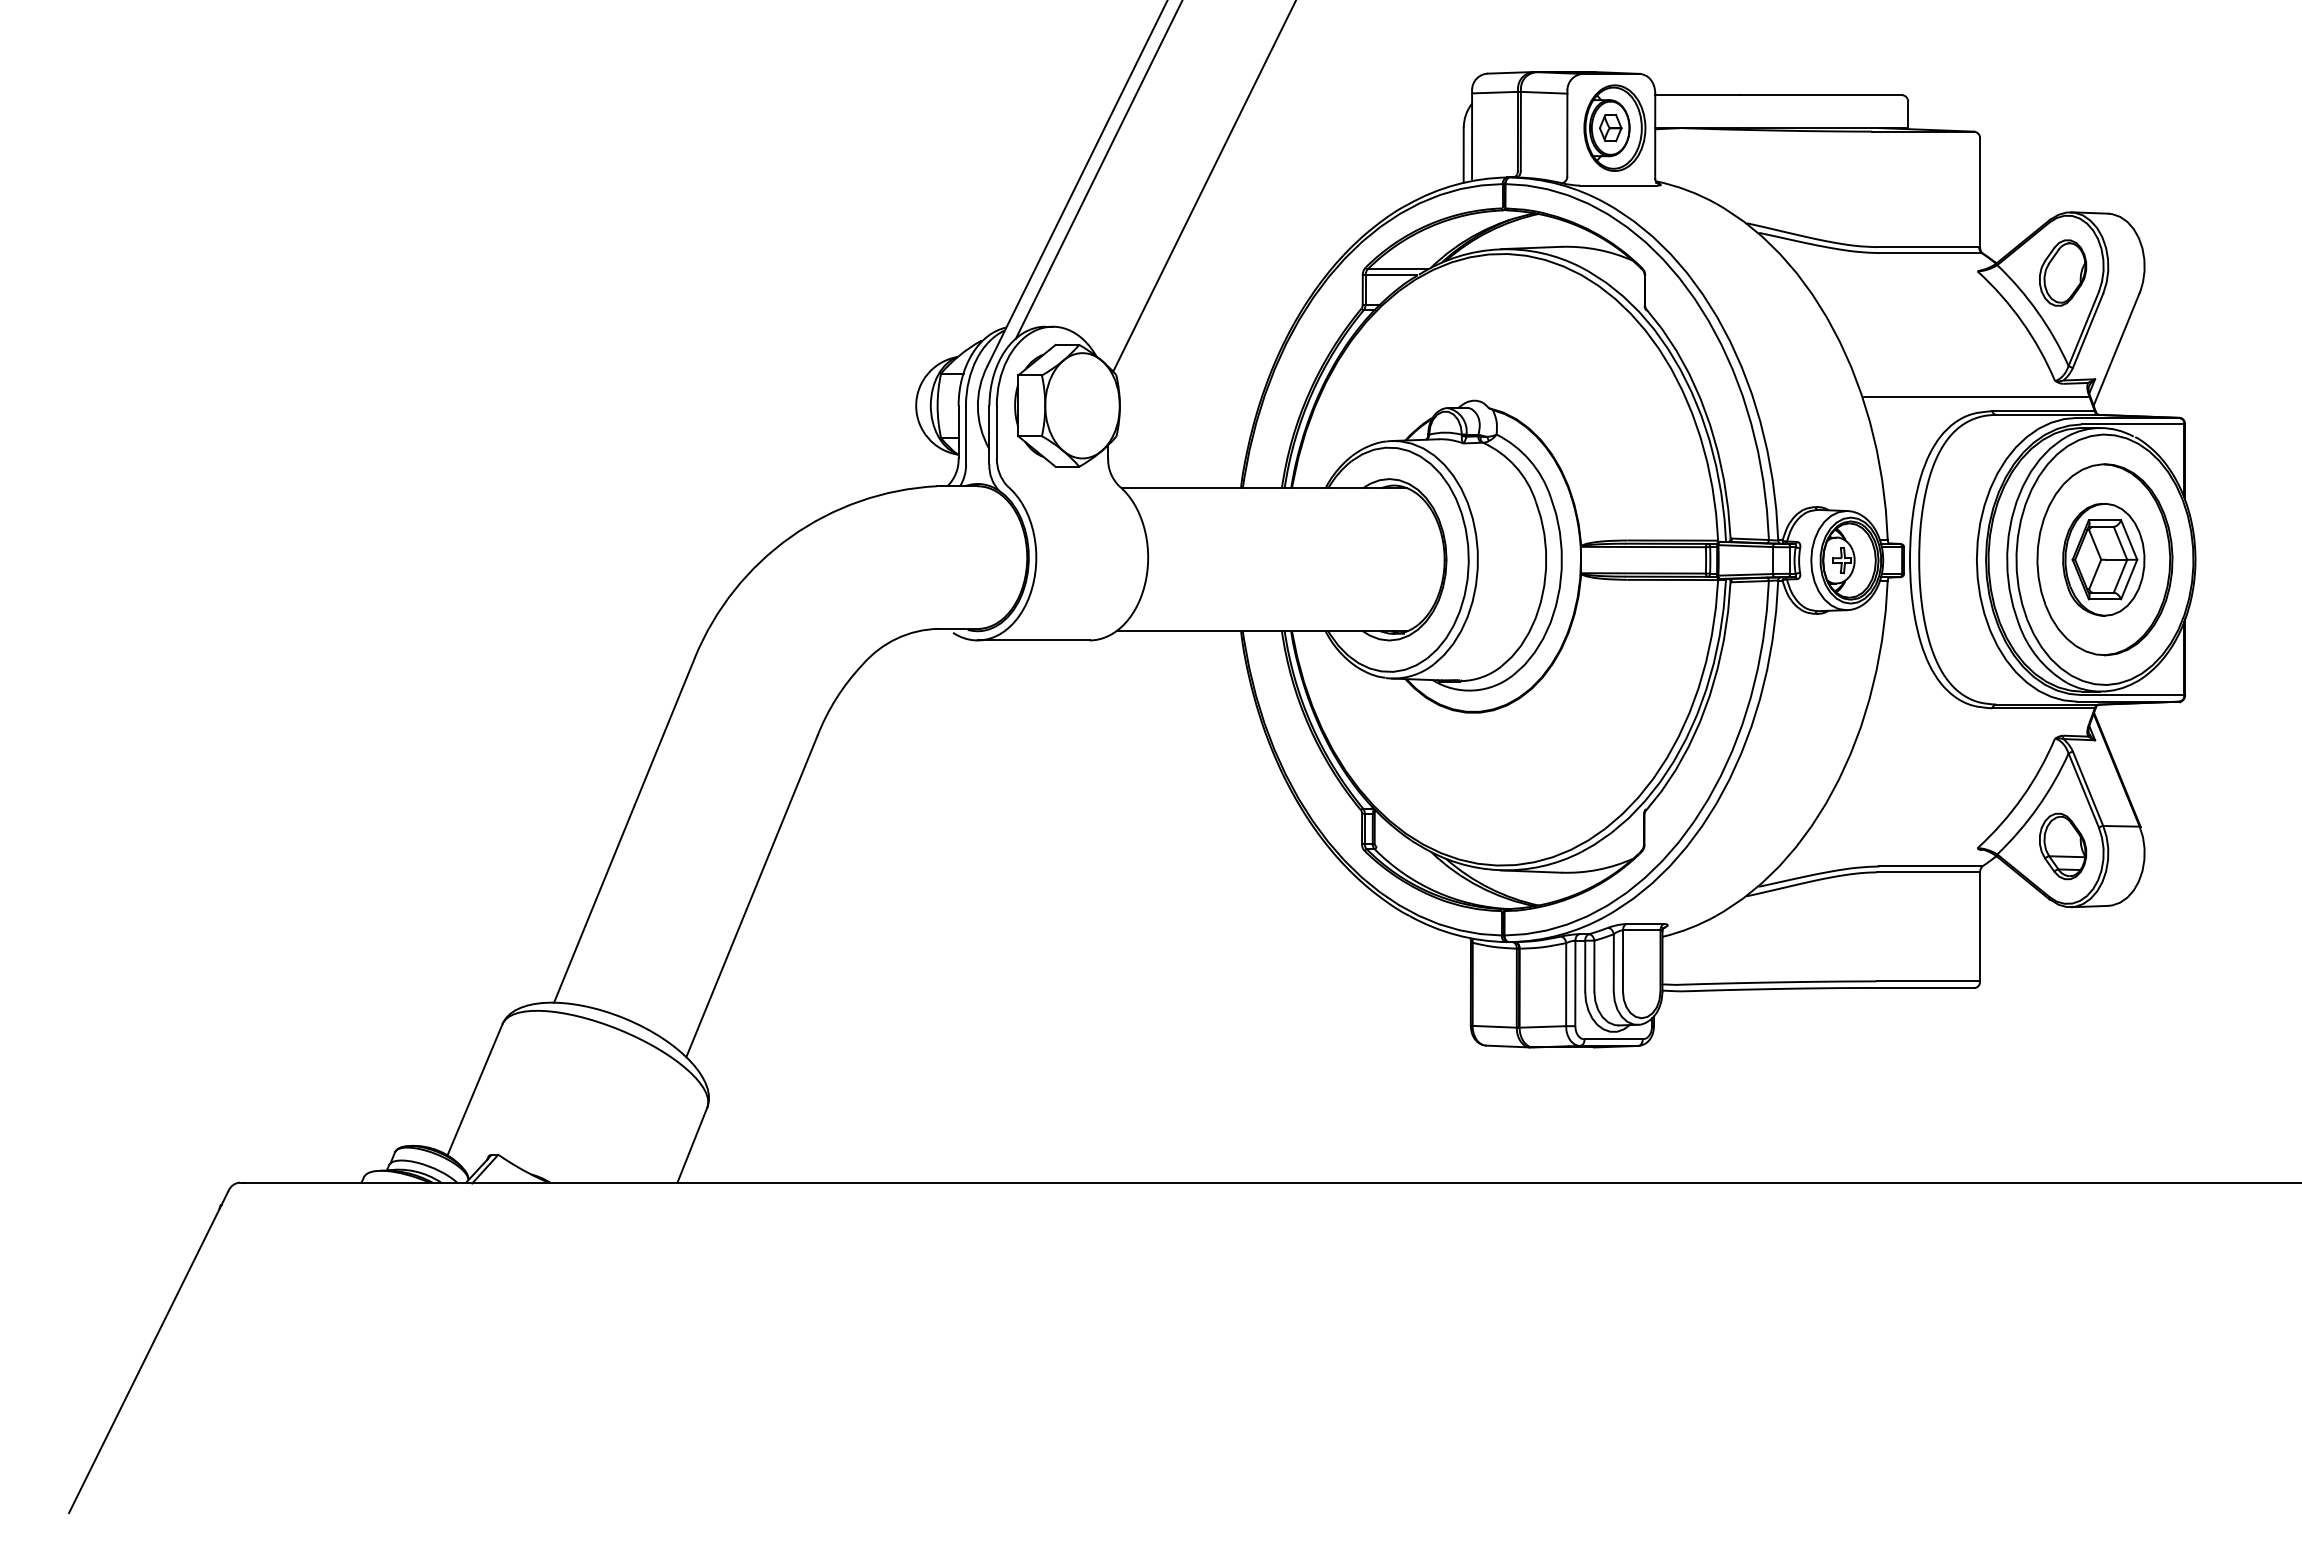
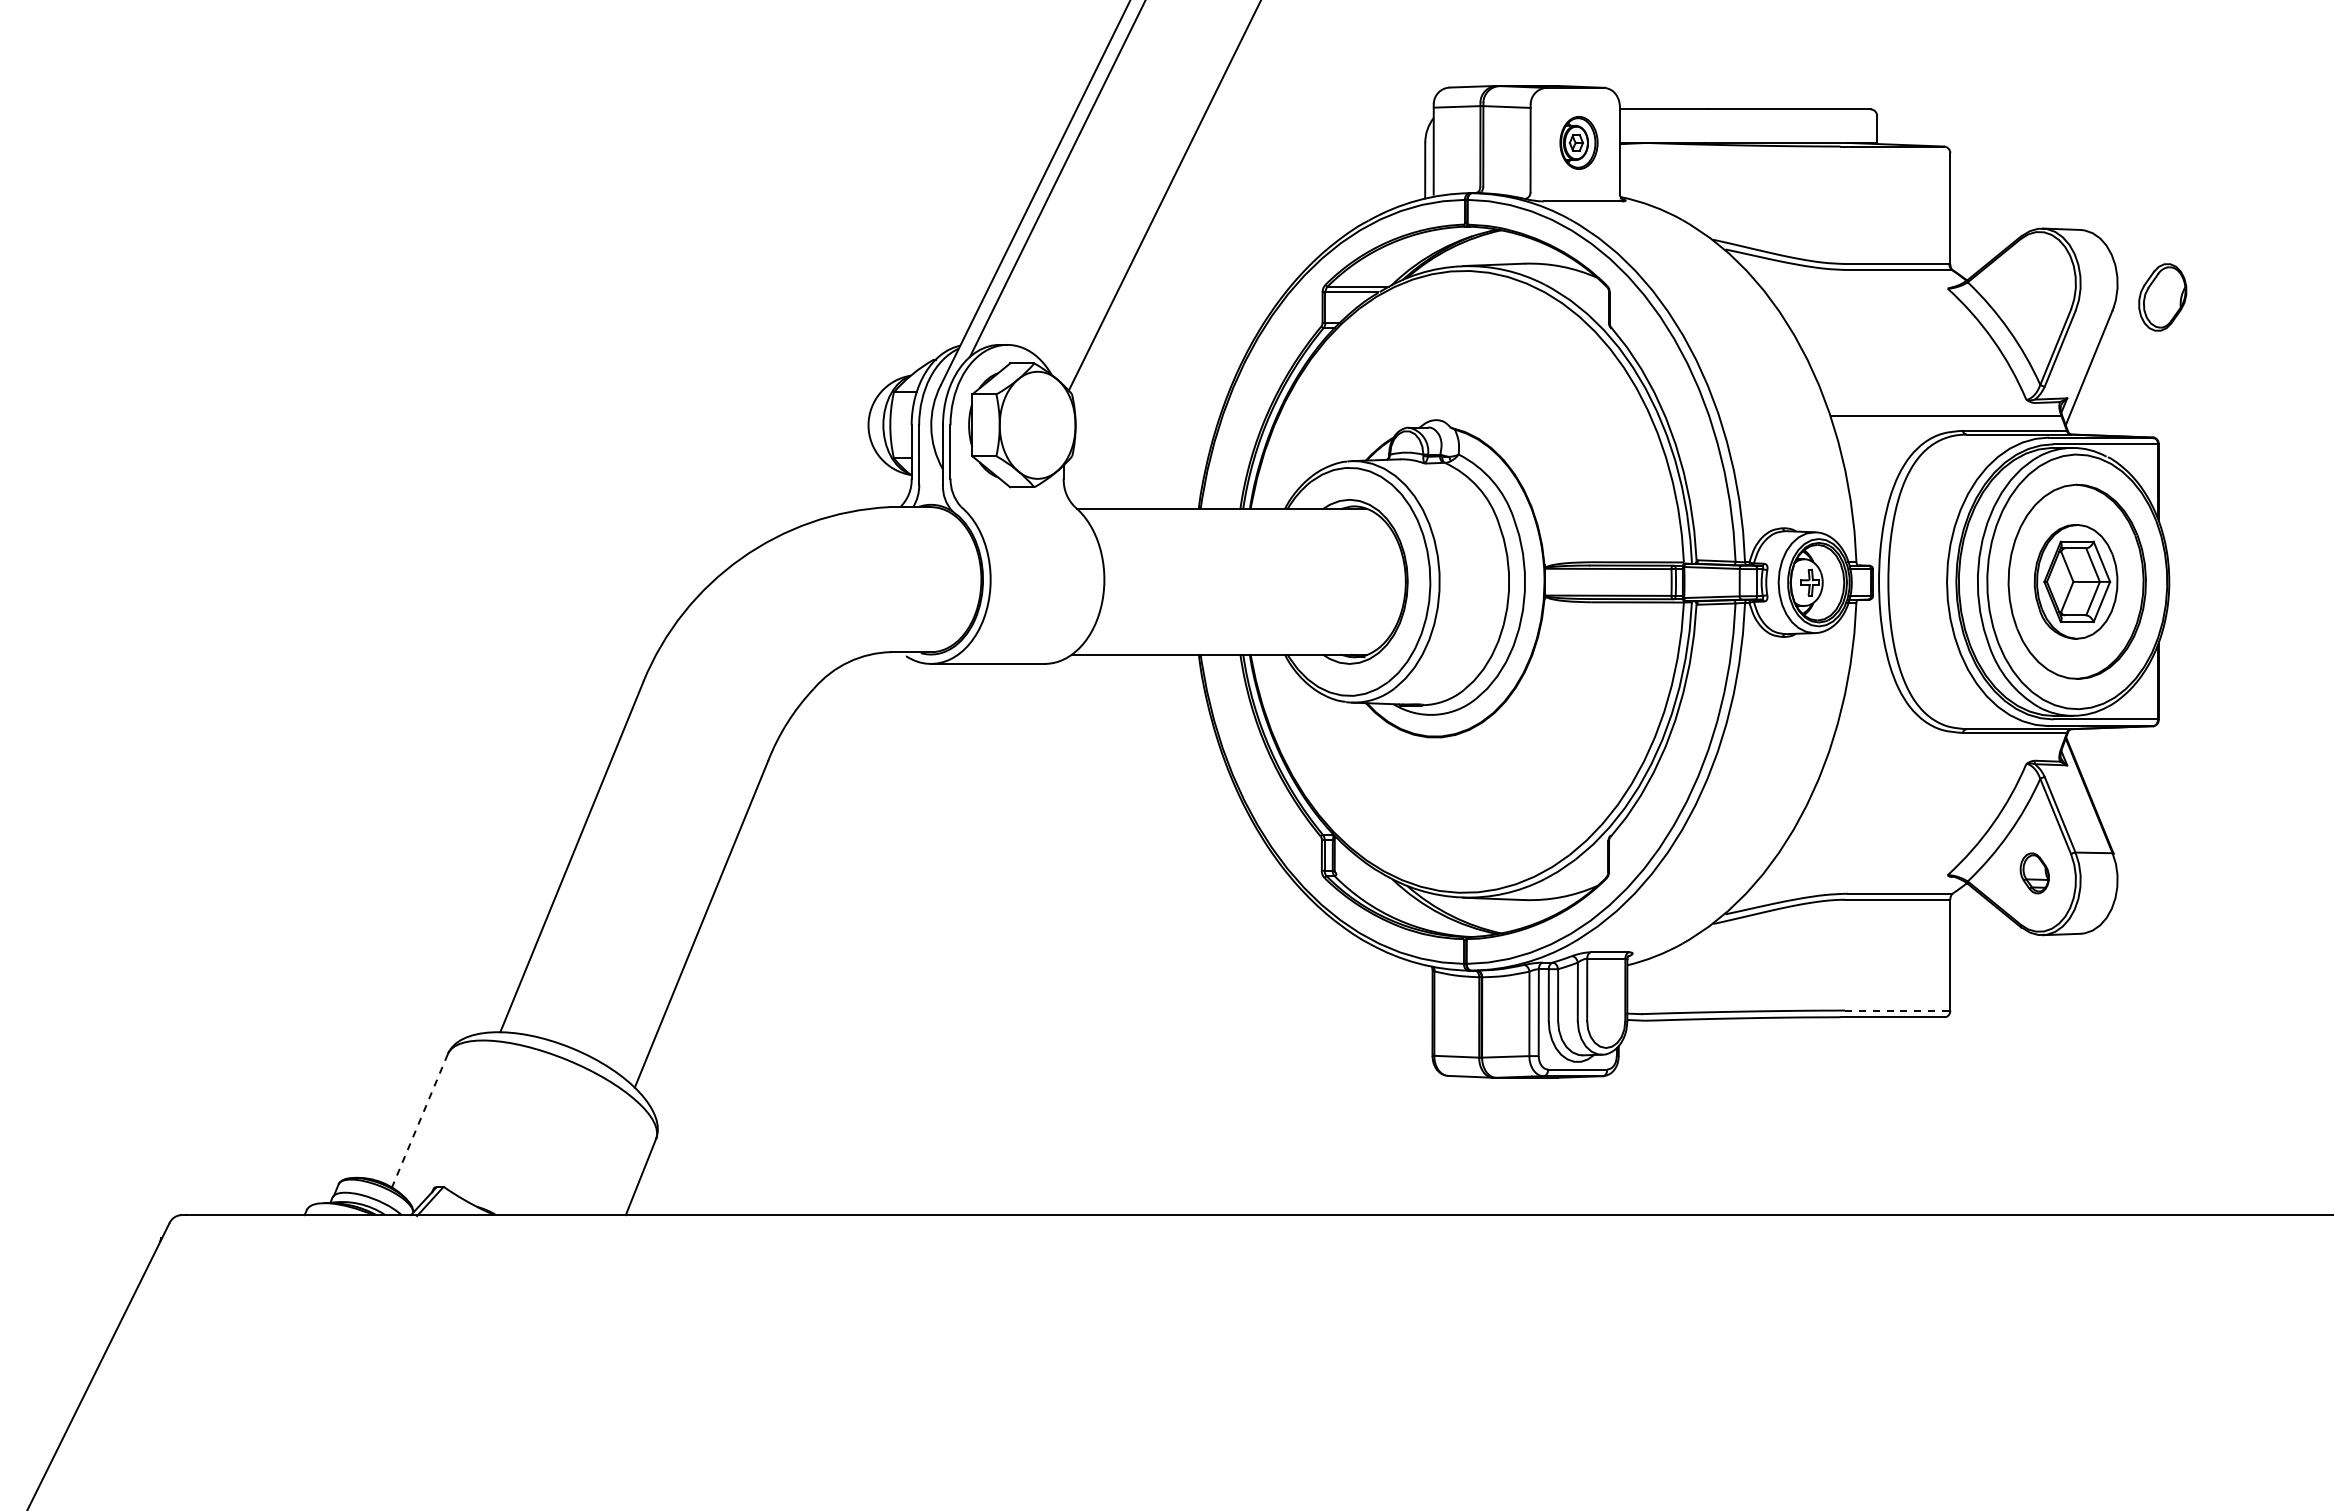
part: (1614, 127) -> (1578, 142), size x0.6
part: (2063, 272) -> (2163, 296), moved
part: (2063, 846) -> (2035, 873), size x0.6
line: (1928, 981) -> (1897, 1010), solid -> dashed
line: (475, 1089) -> (420, 1120), solid -> dashed

